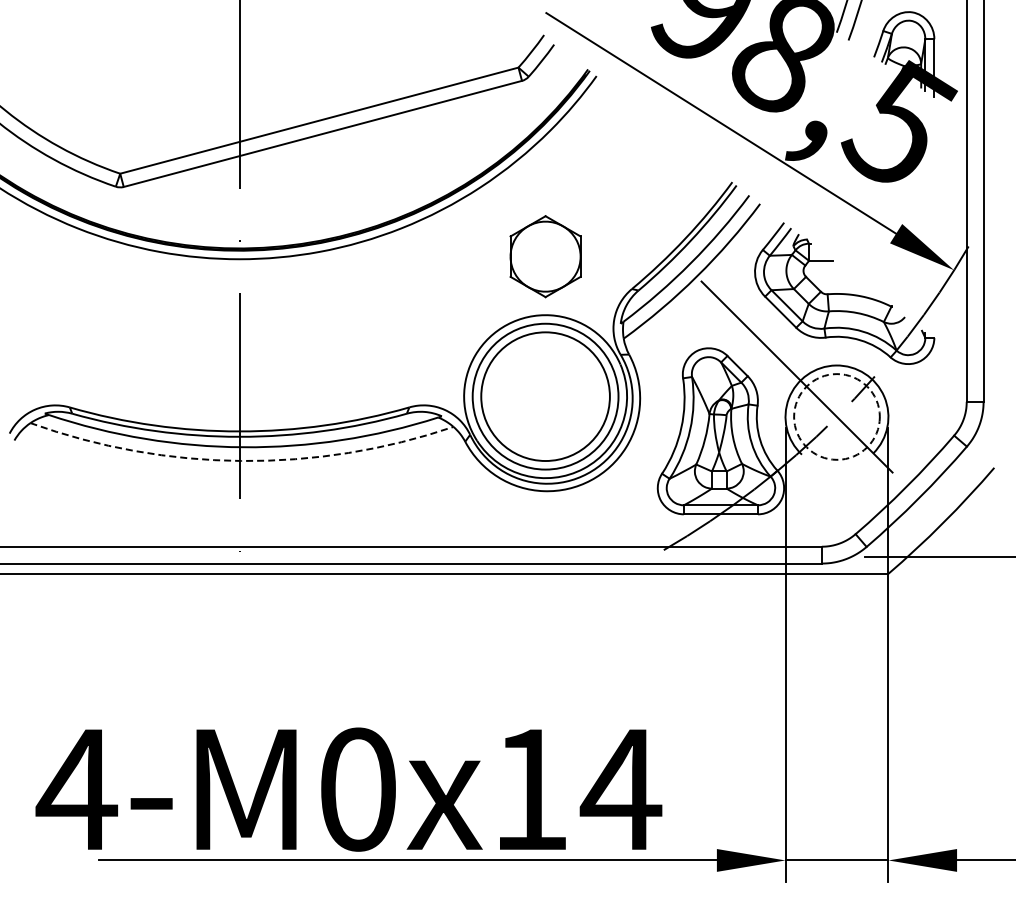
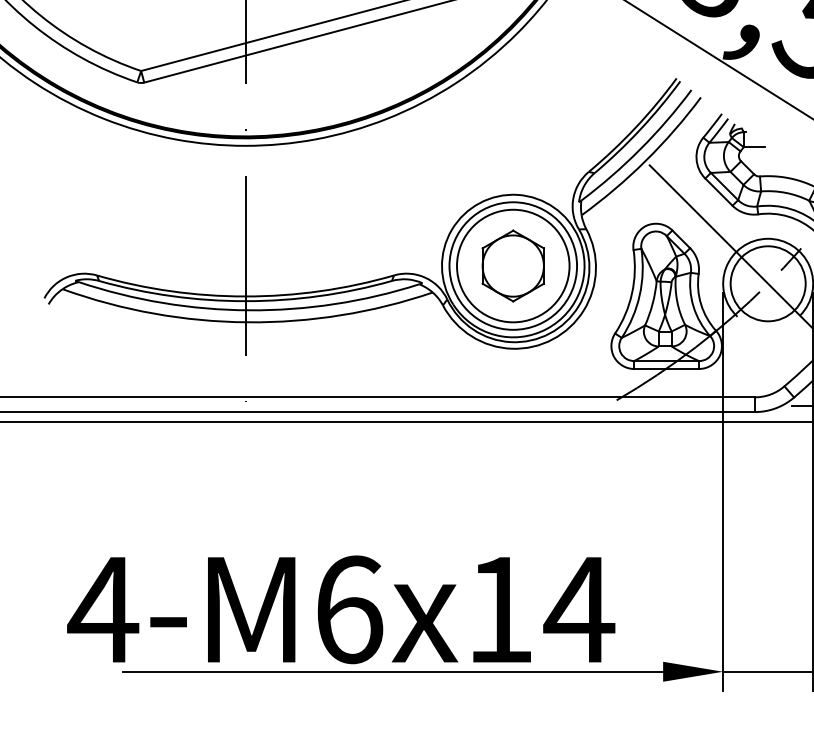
part: (545, 256) -> (513, 265), moved
circle: (836, 416) -> (767, 283), dashed -> solid
arc: (241, 461) -> (247, 322), dashed -> solid
text: (358, 789) -> (349, 609), 4-M0x14 -> 4-M6x14

